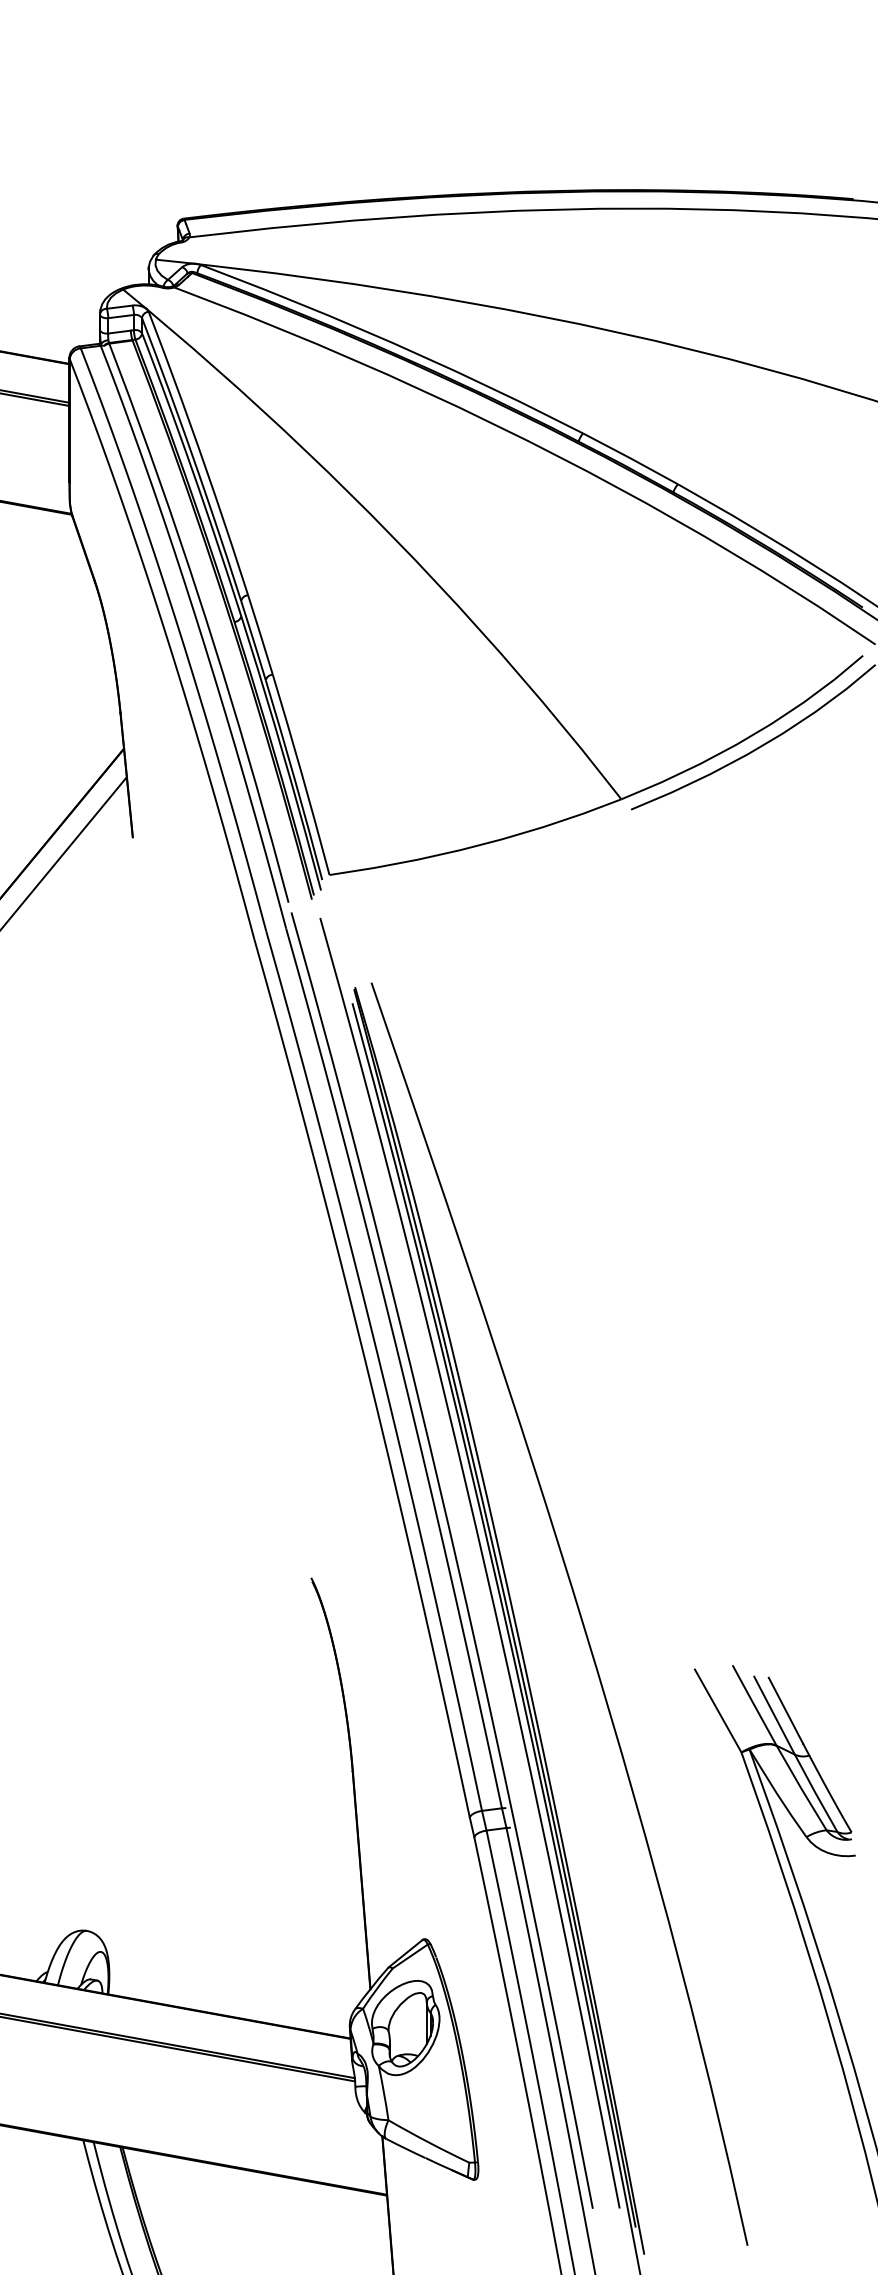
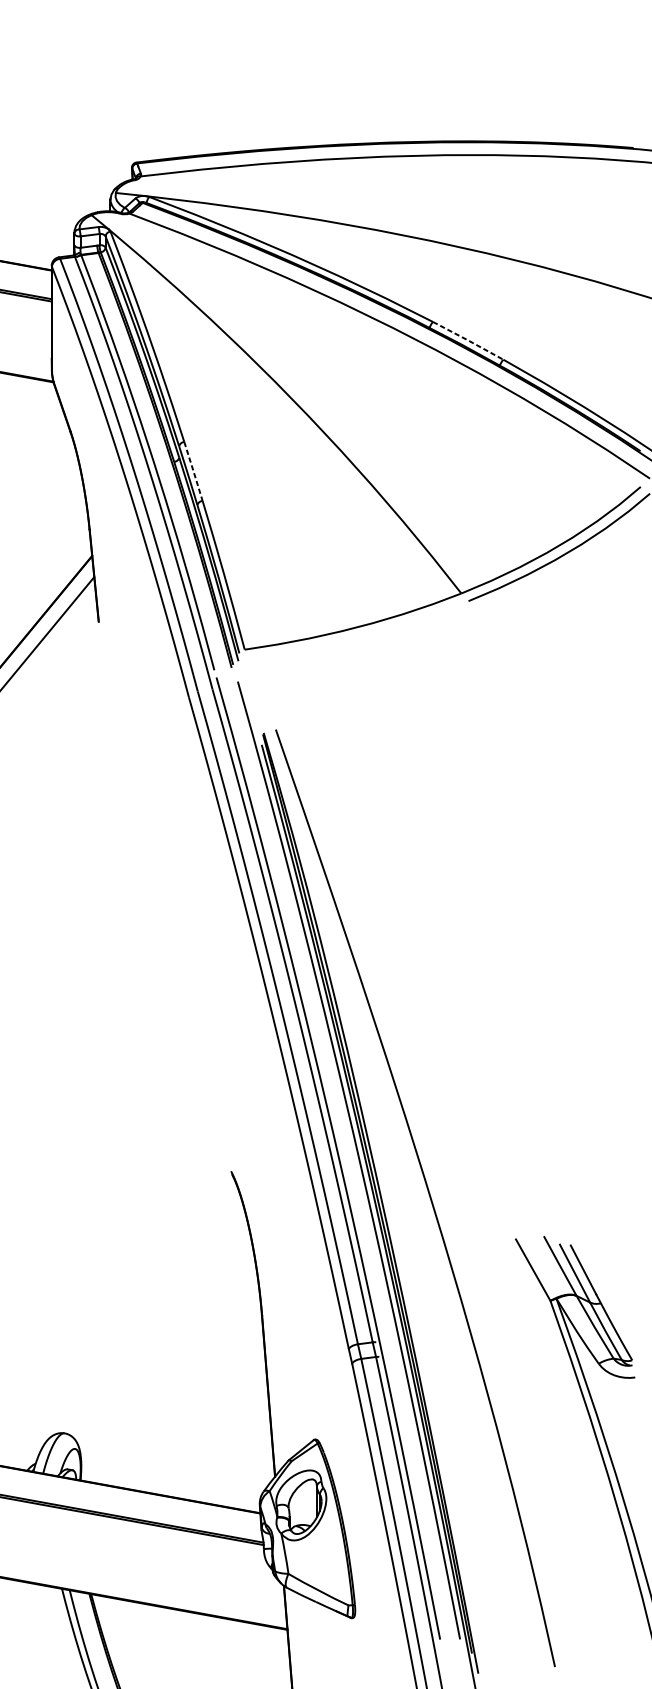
line: (630, 458) -> (468, 340), solid -> dashed
line: (260, 634) -> (193, 471), solid -> dashed

